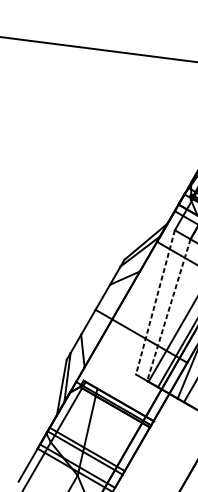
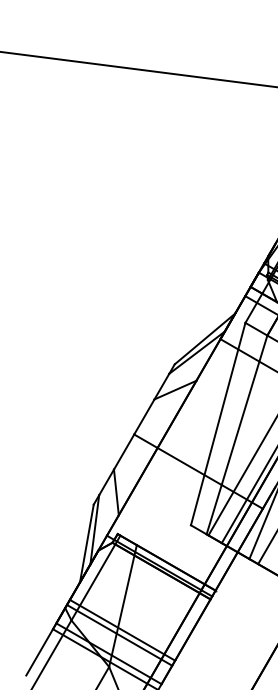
line: (155, 302) -> (218, 424), dashed -> solid
line: (169, 309) -> (237, 434), dashed -> solid

